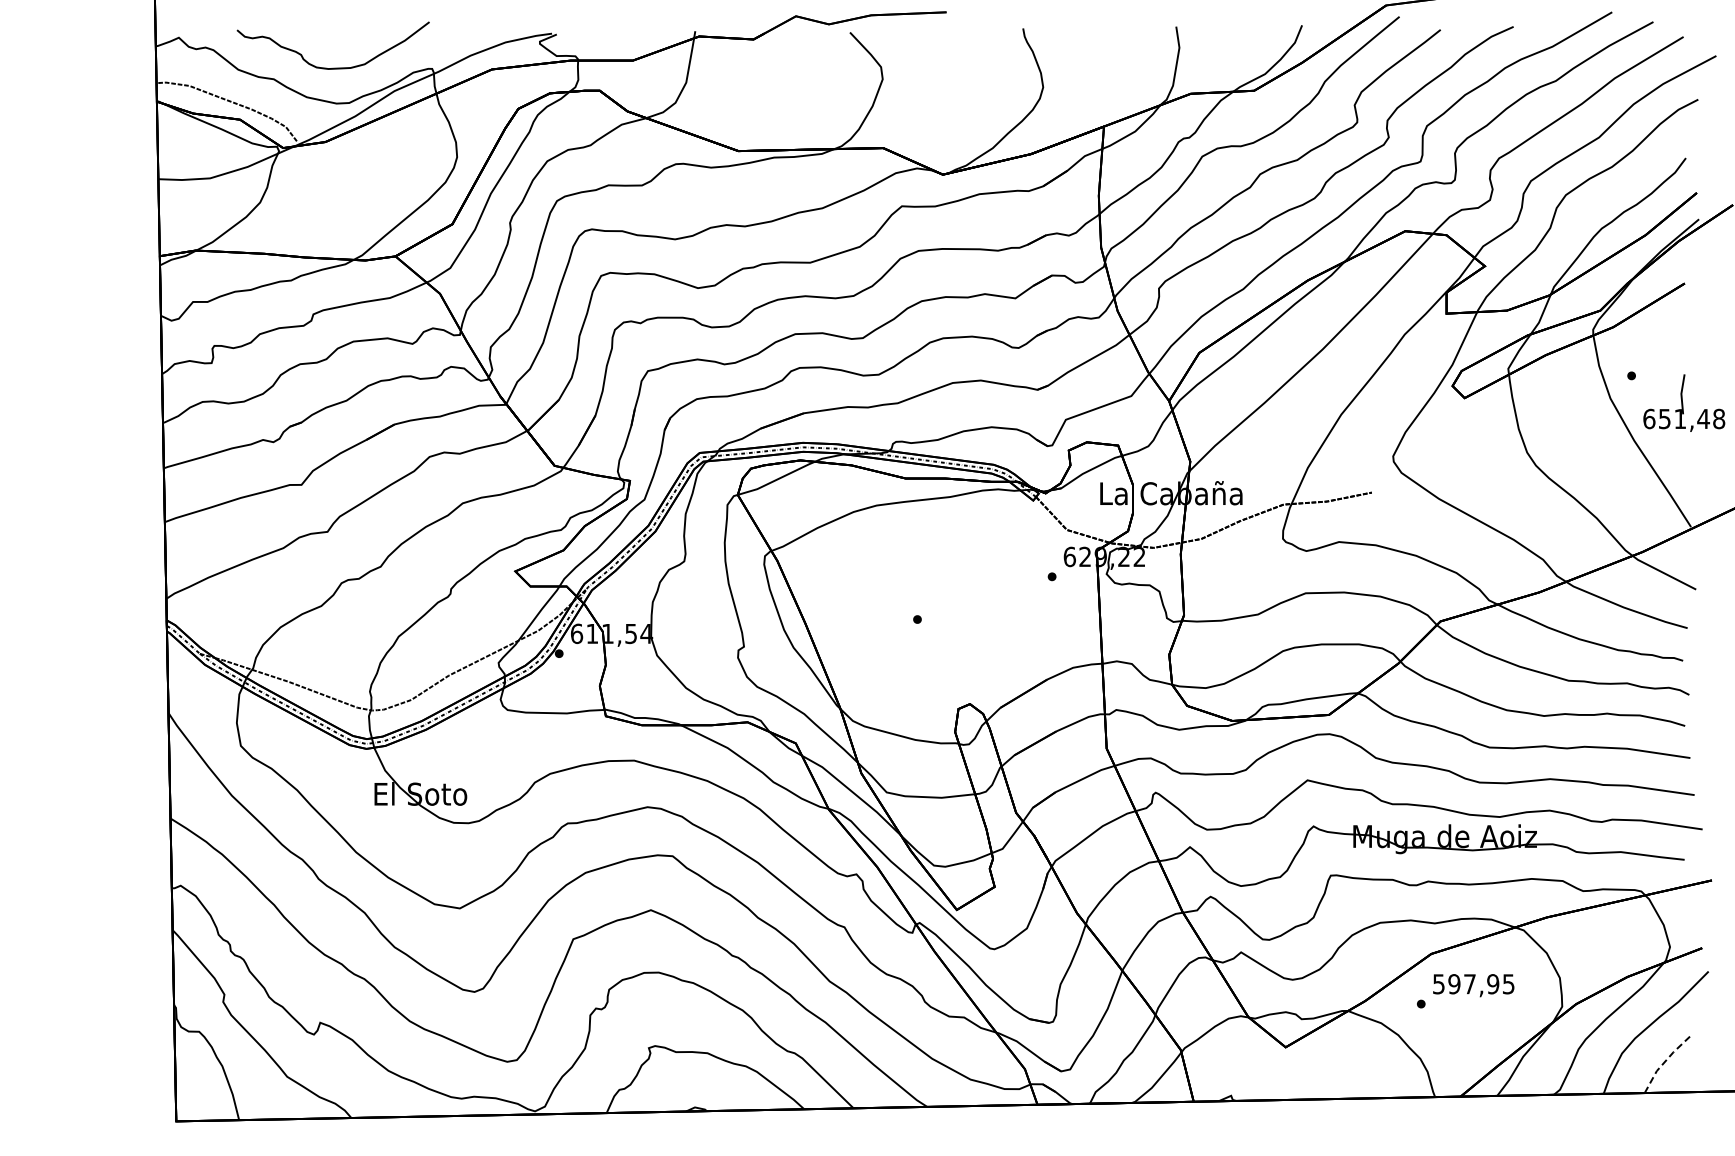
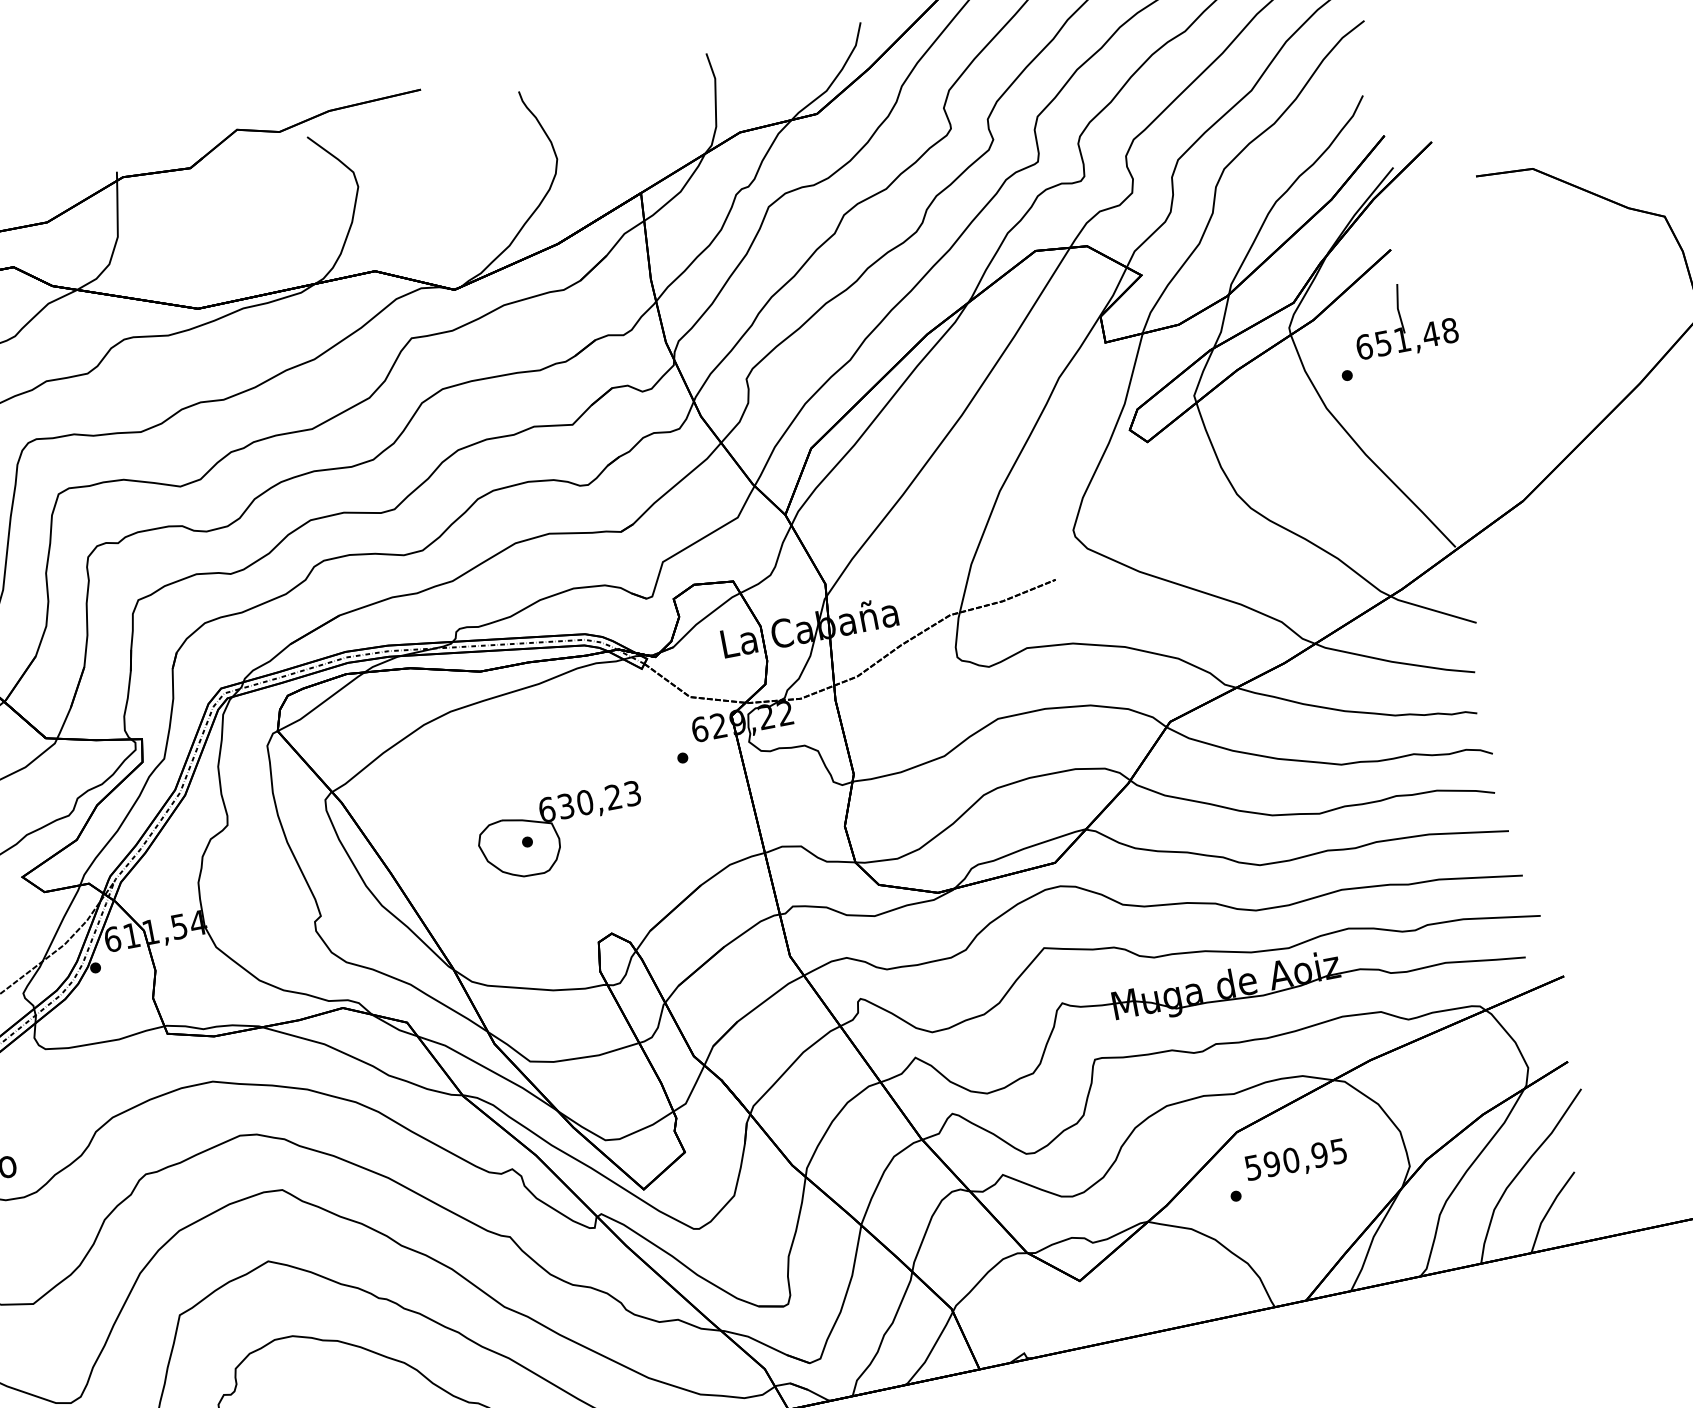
part: (1684, 402) -> (1403, 318), moved
part: (945, 617) -> (561, 832), added
text: (1469, 984) -> (1290, 1160), 597,95 -> 590,95
line: (1664, 1062) -> (1548, 1210), dashed -> solid

